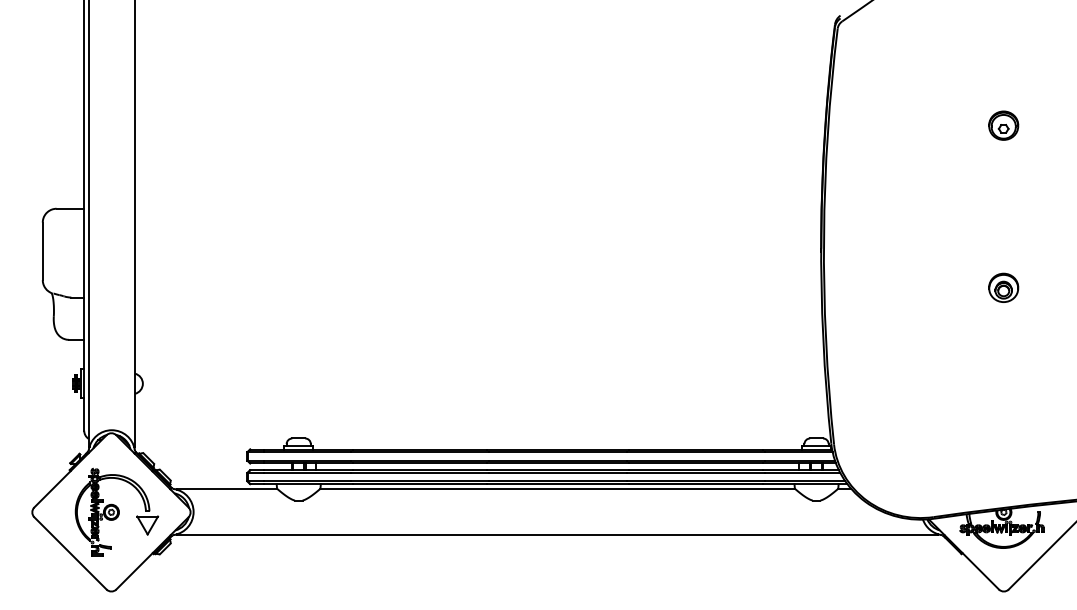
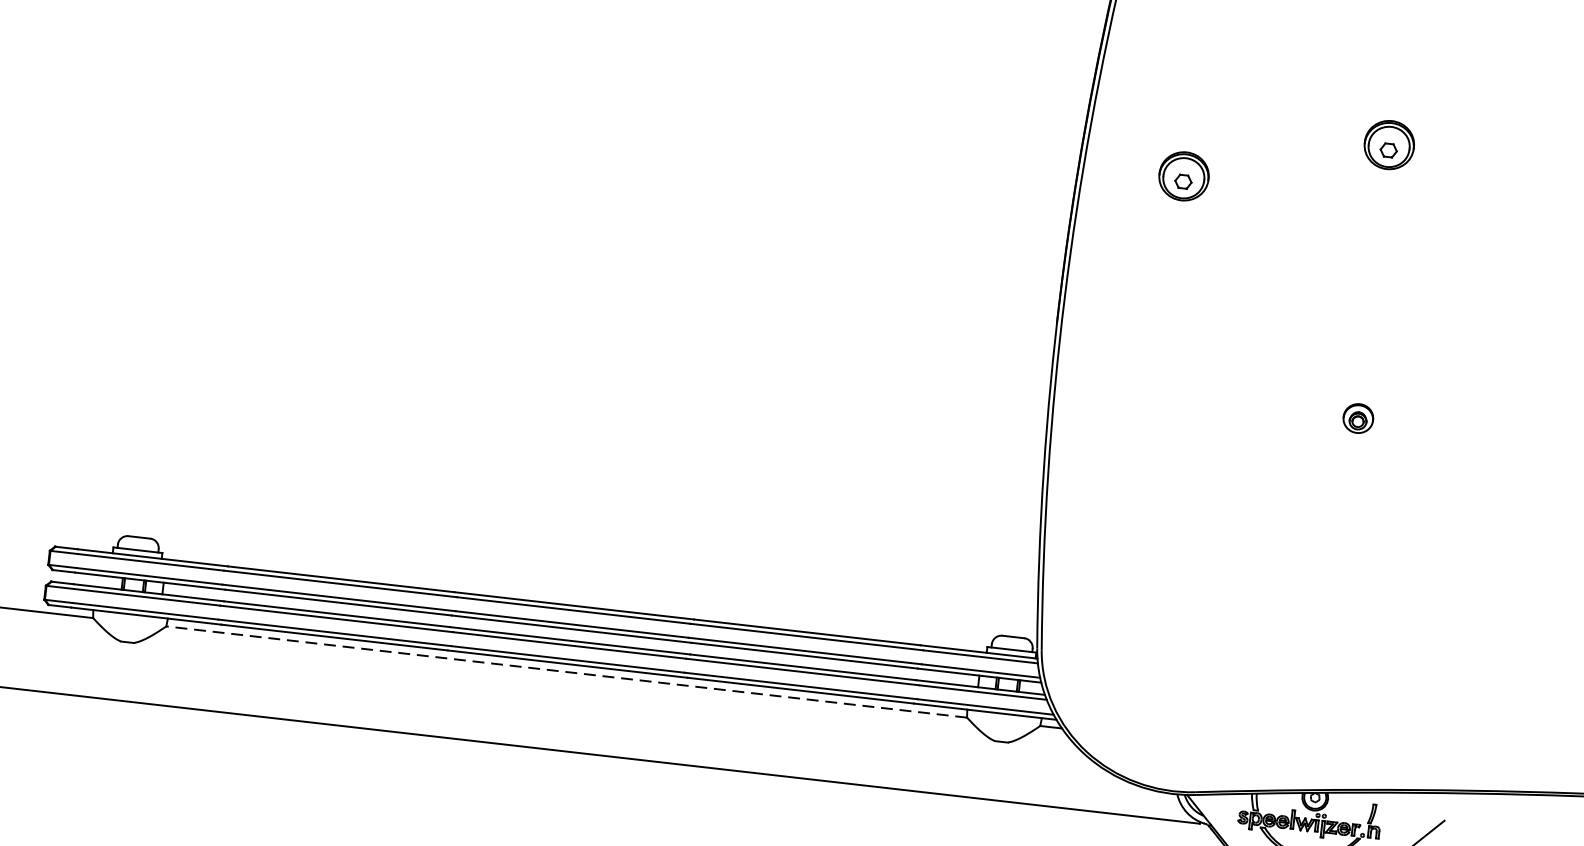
part: (885, 157) -> (1183, 175), added
part: (1003, 287) -> (1357, 418), size x0.6
line: (557, 488) -> (566, 671), solid -> dashed

